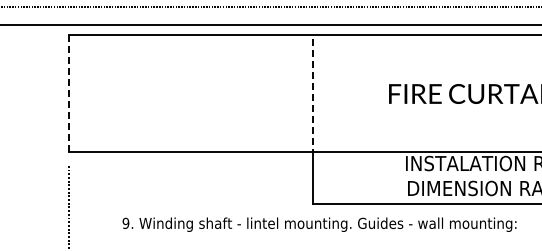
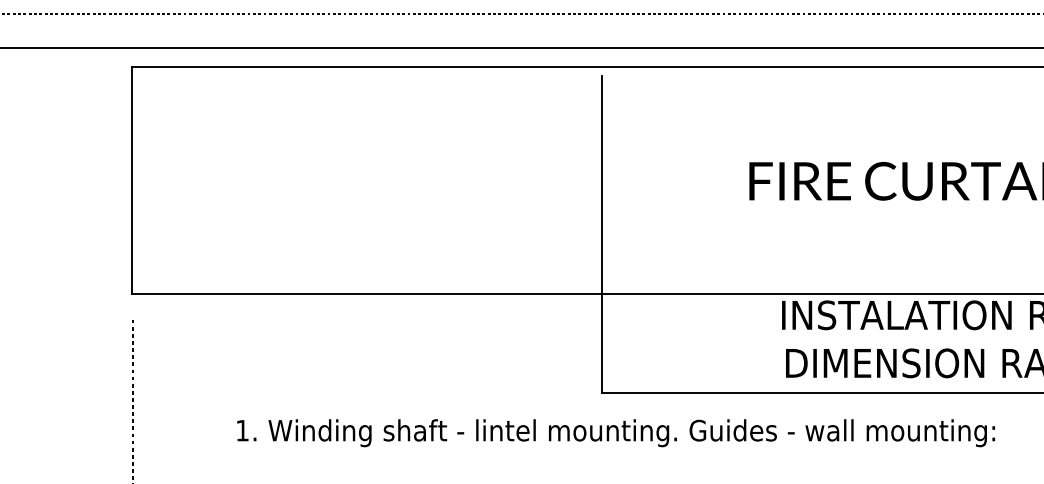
line: (68, 93) -> (131, 180), dashed -> solid
line: (312, 96) -> (601, 186), dashed -> solid
text: (125, 222) -> (241, 428), 9. -> 1.

